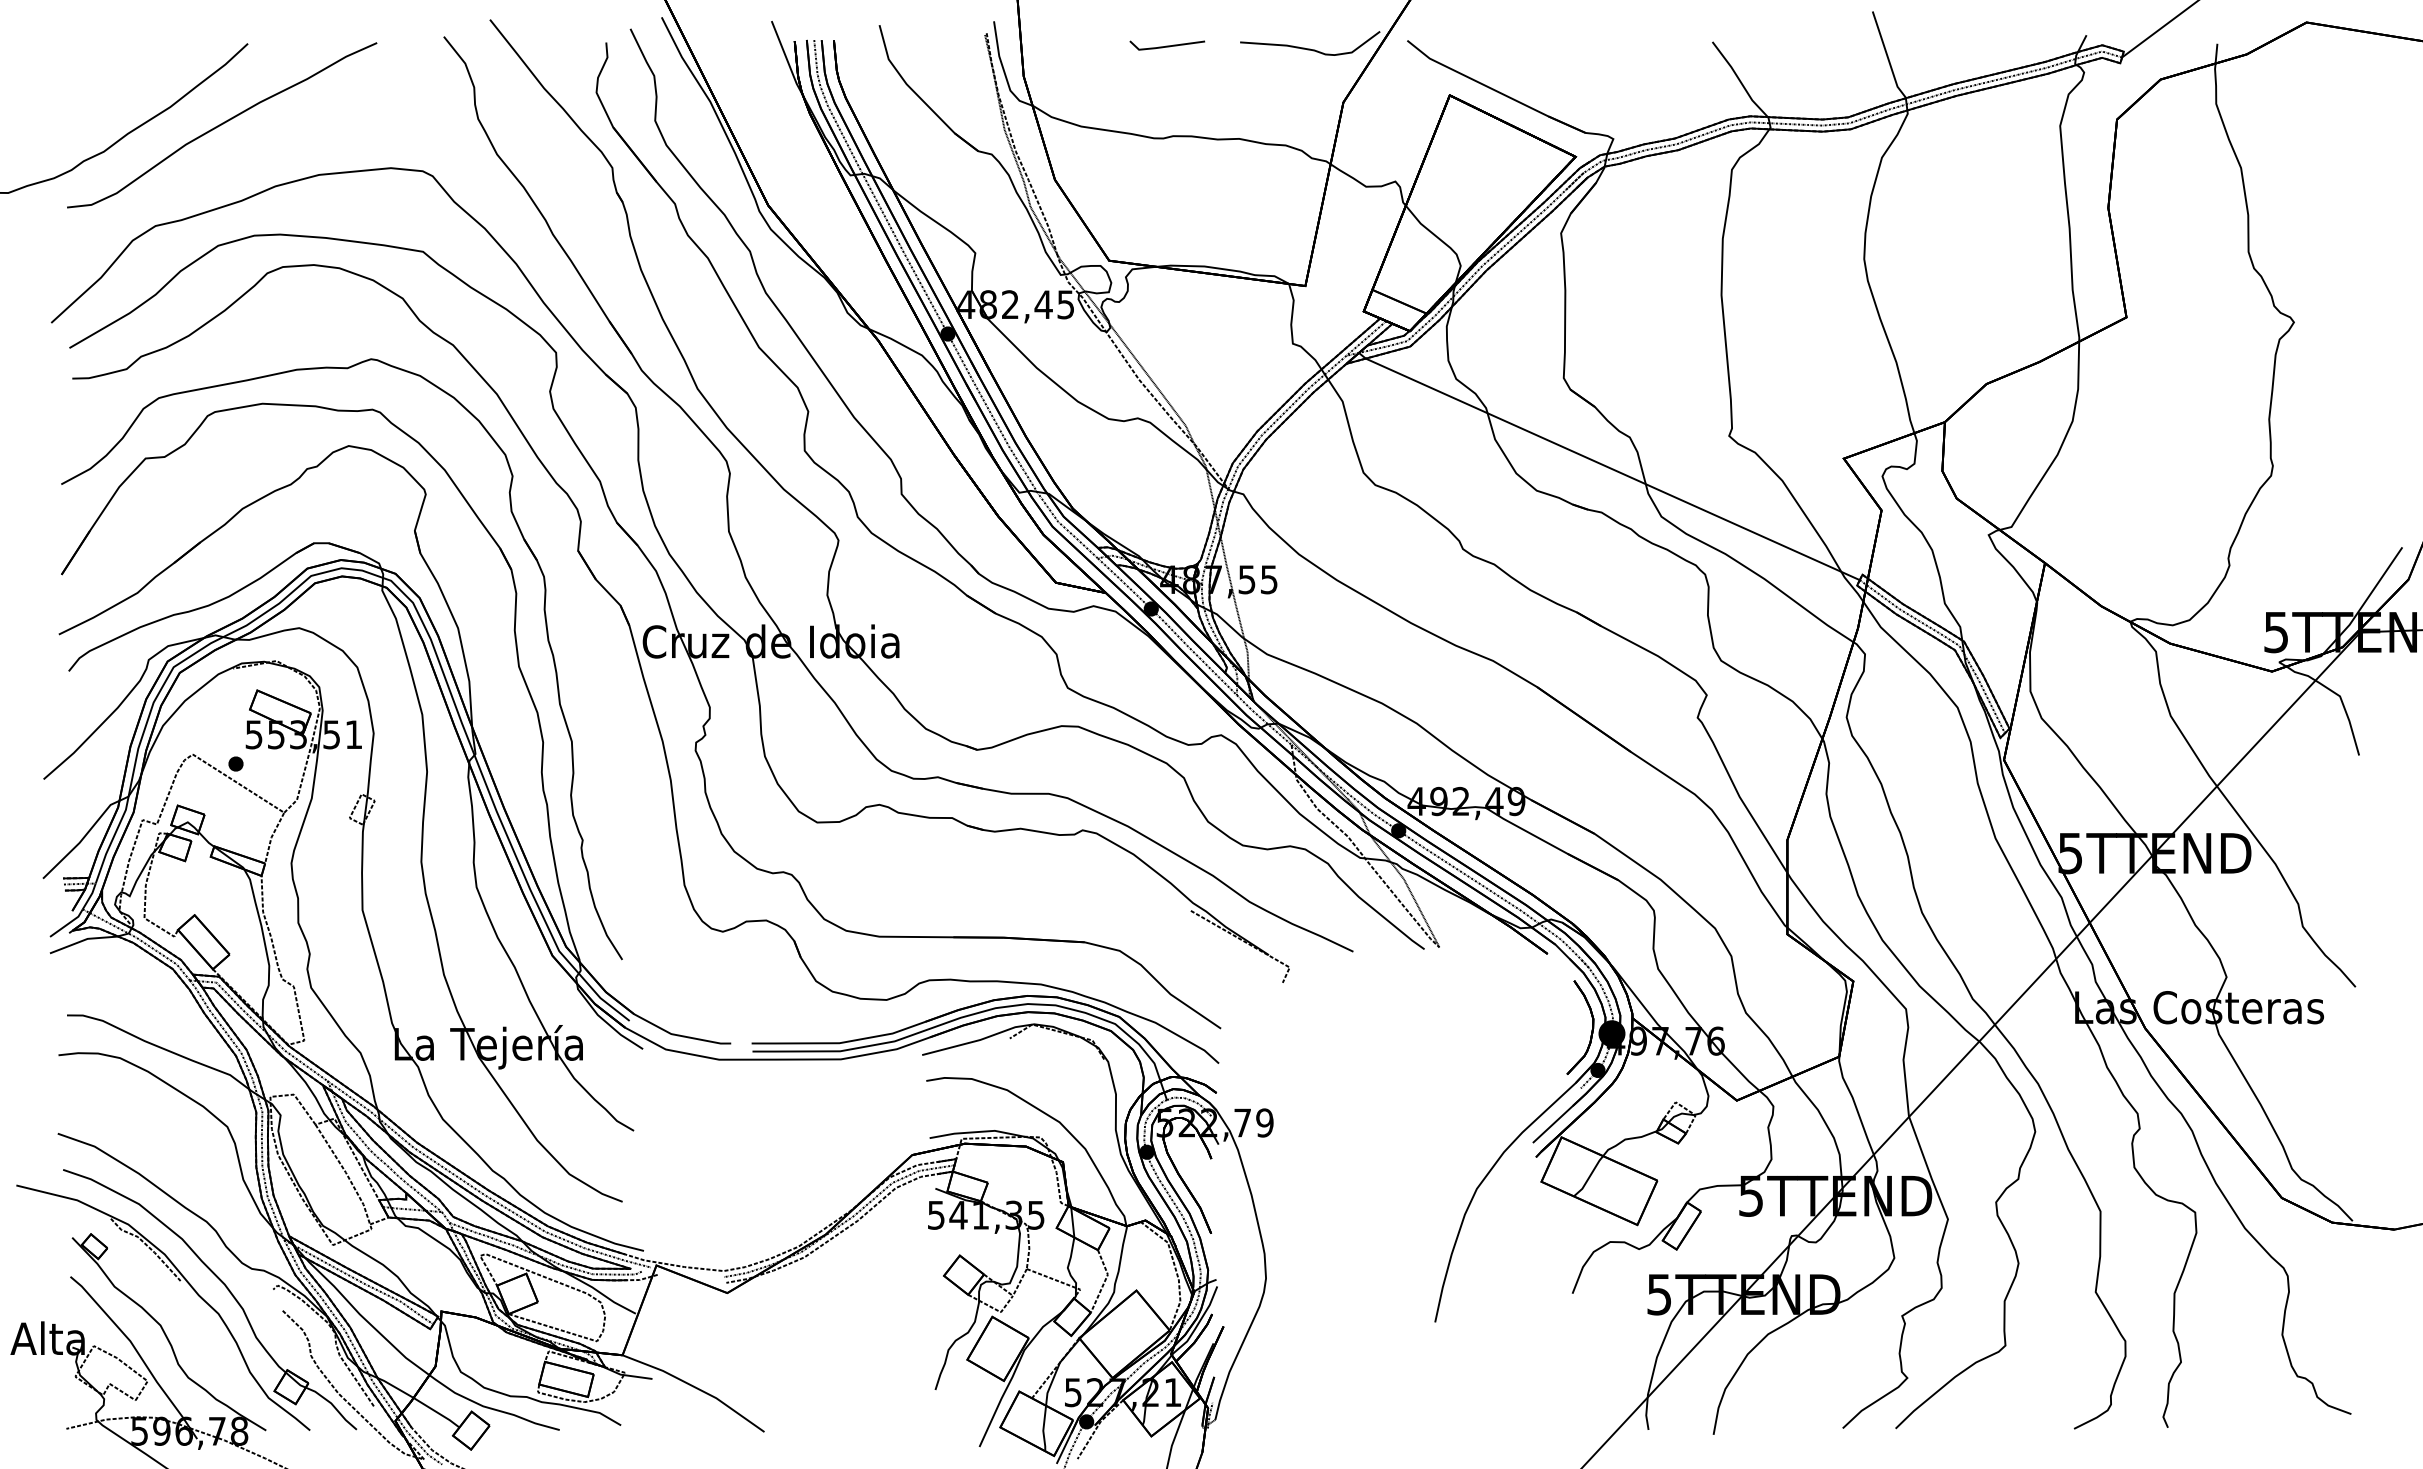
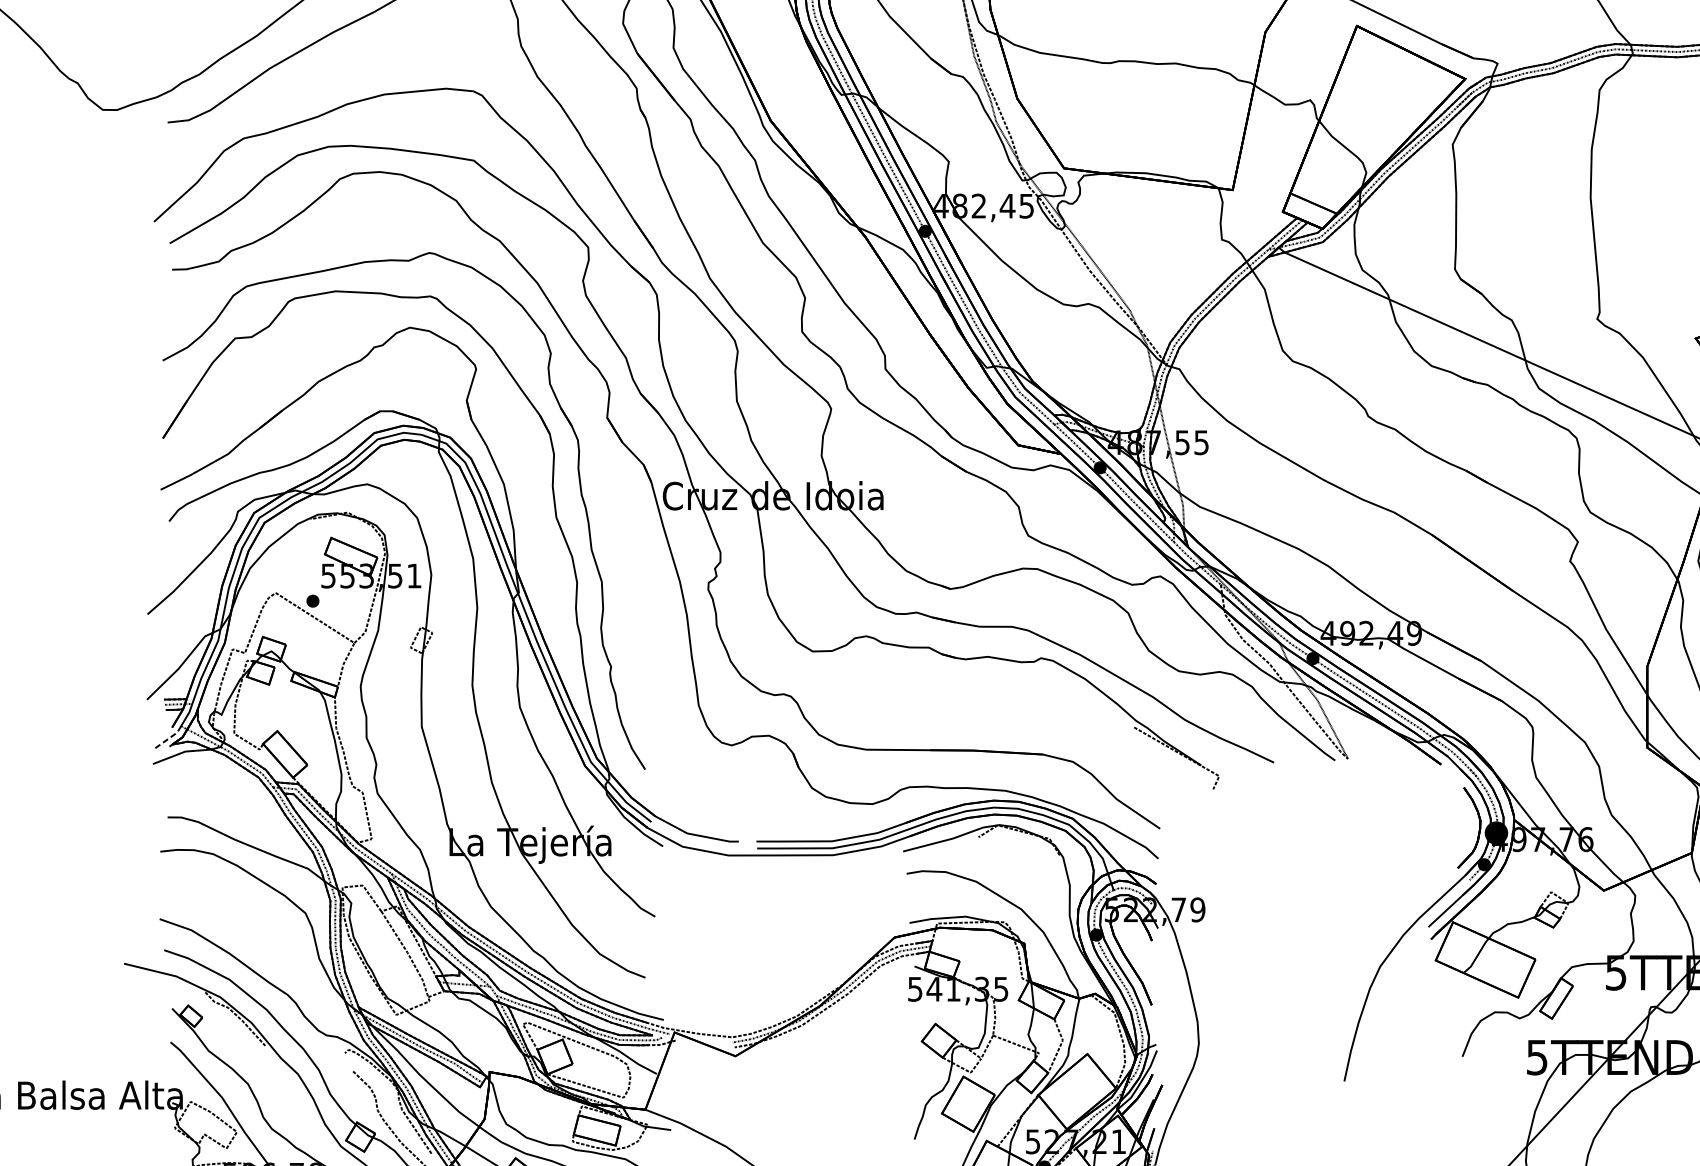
line: (67, 924) -> (168, 739), solid -> dashed

